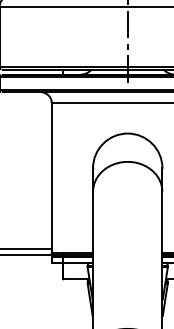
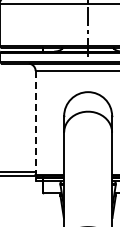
line: (51, 177) -> (35, 122), solid -> dashed

